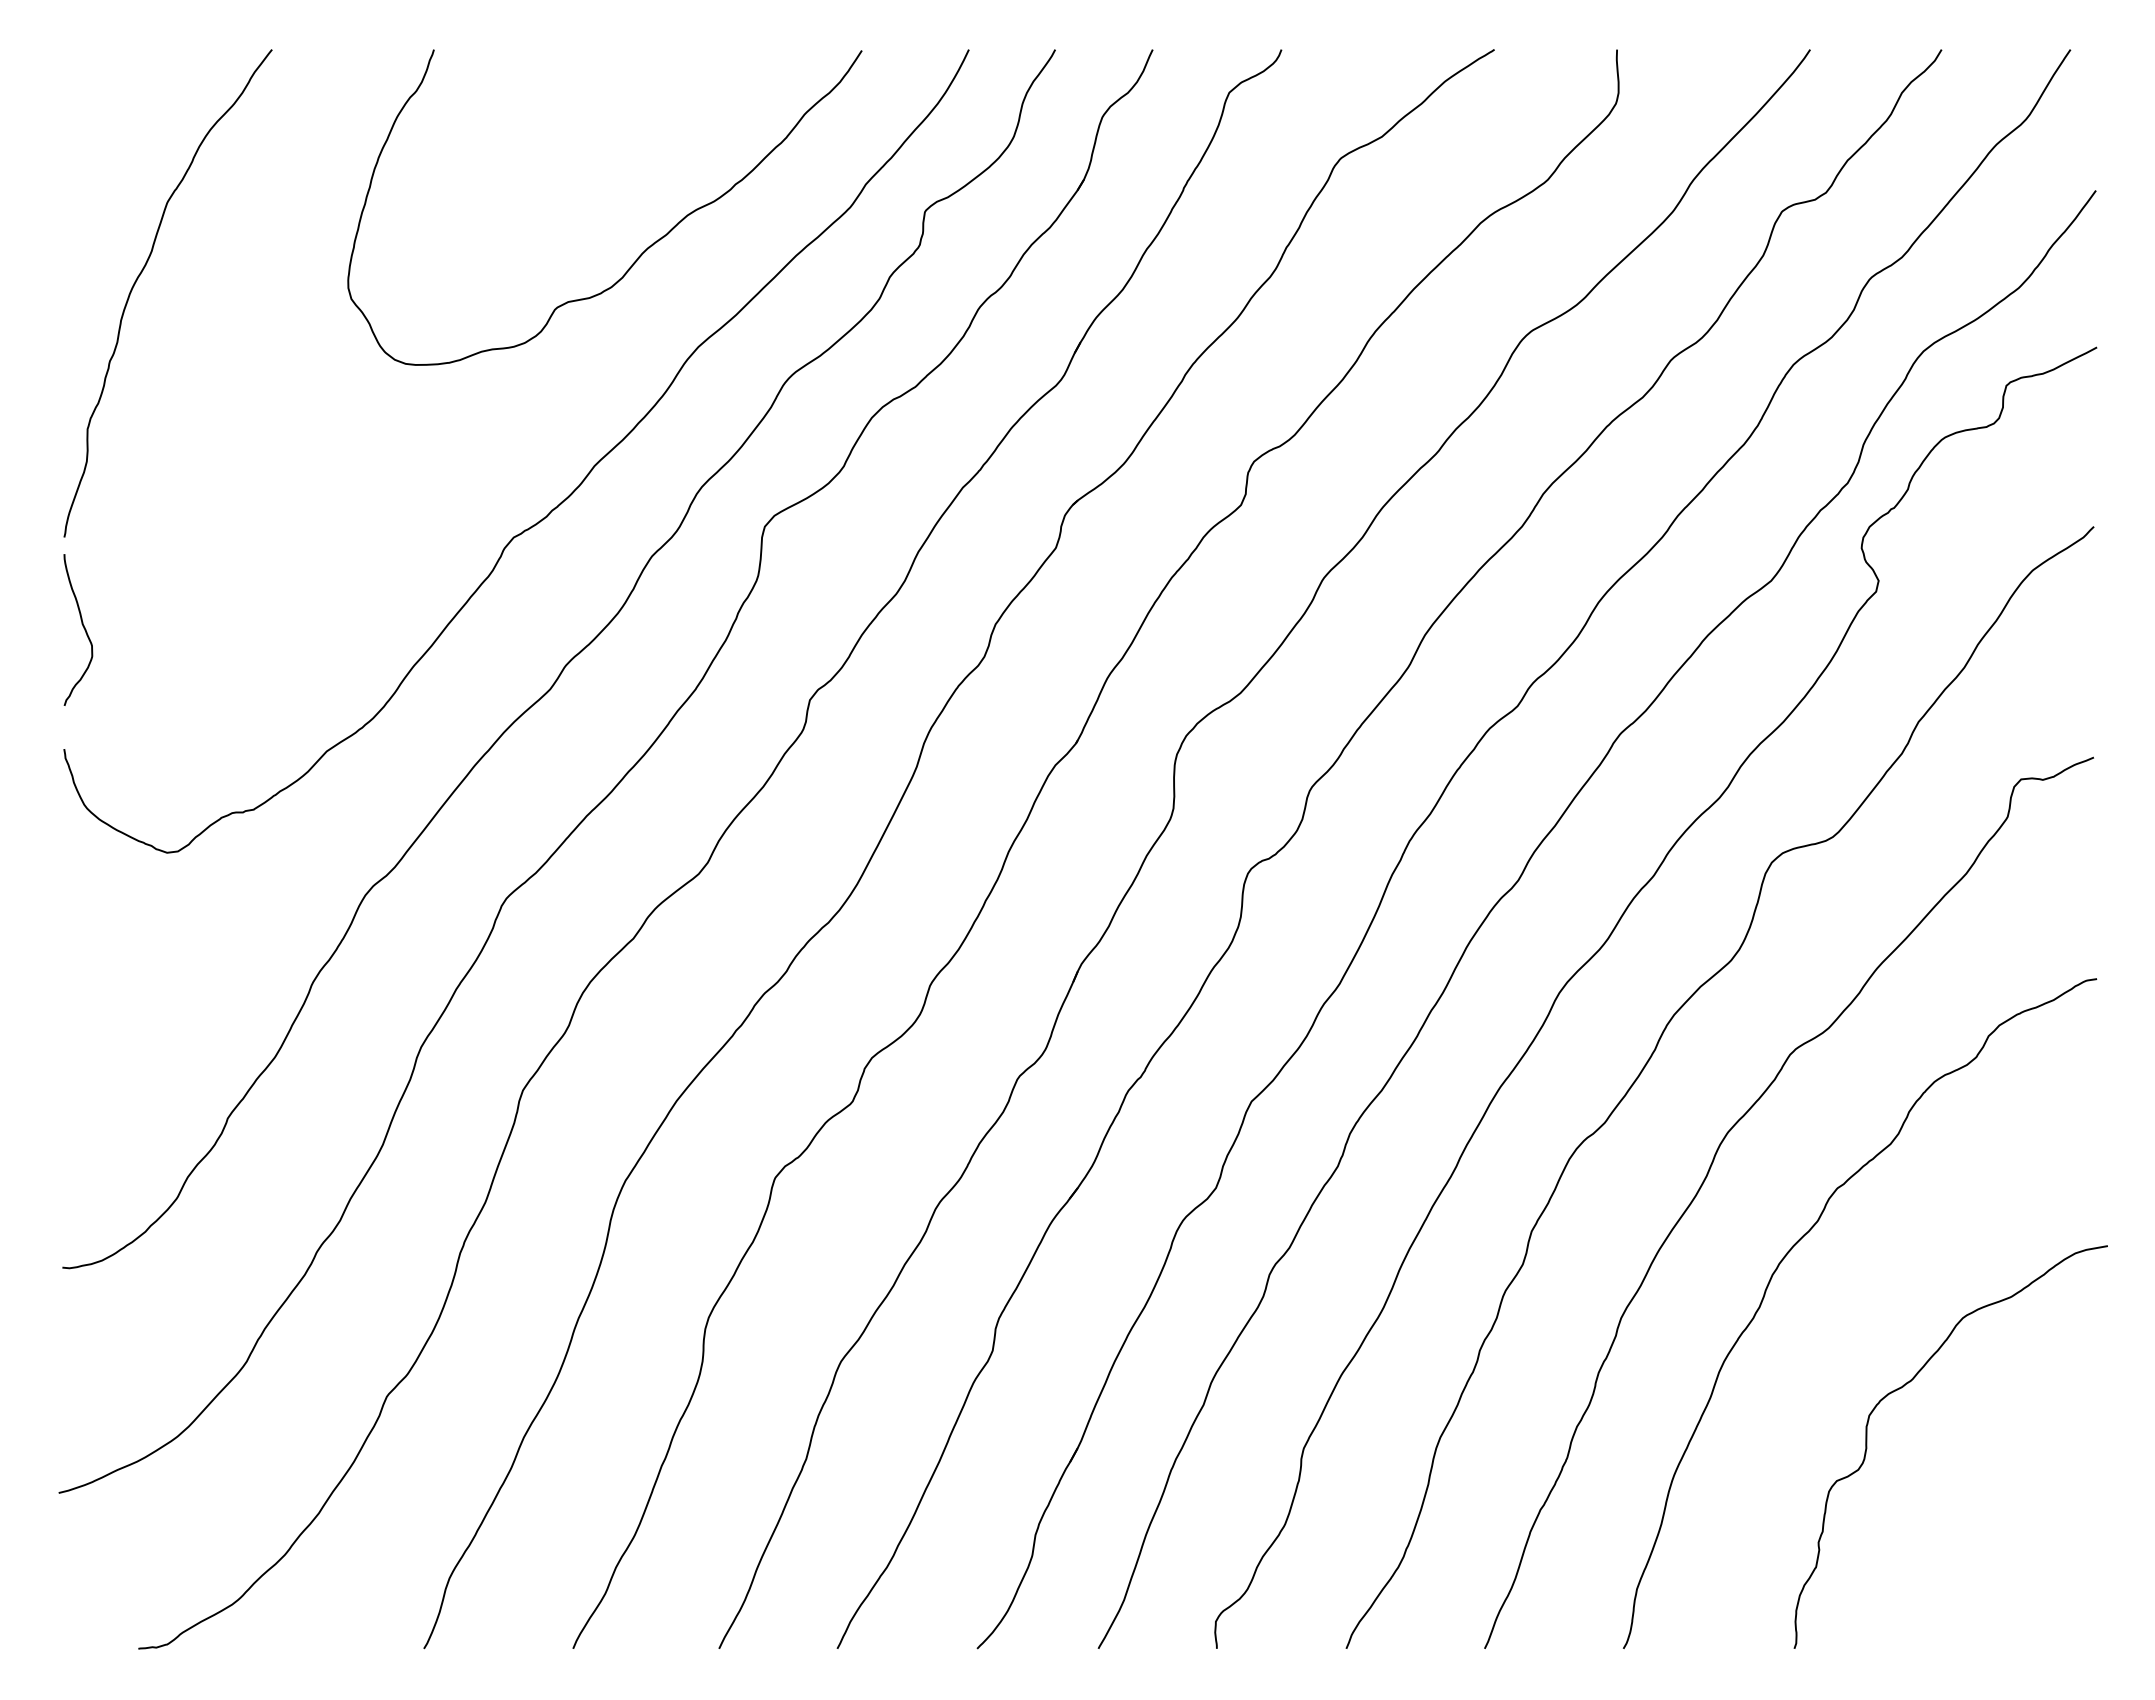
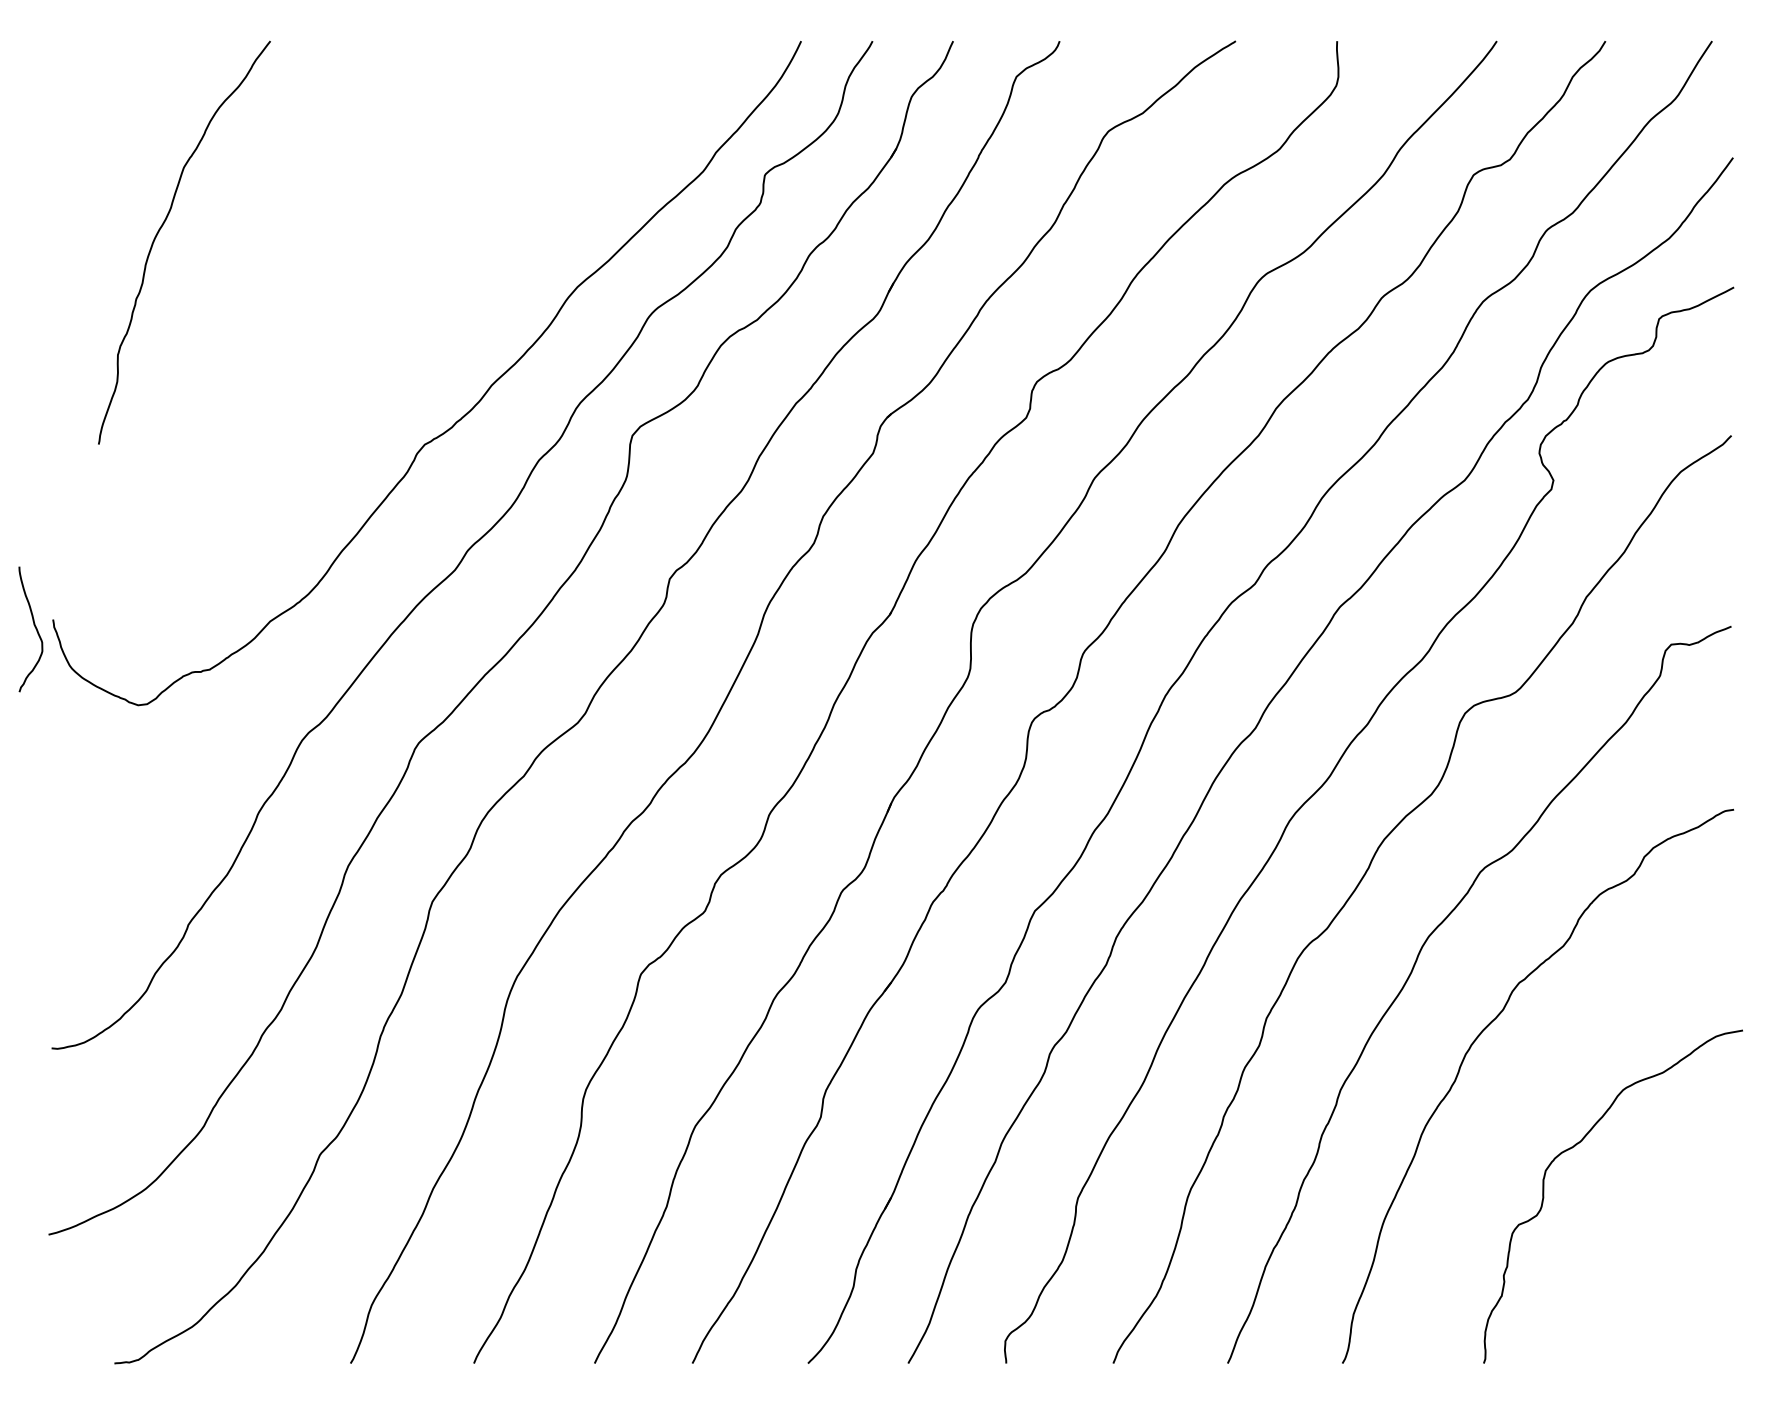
curve: (646, 248) -> (534, 205), removed
curve: (141, 274) -> (162, 227), moved
curve: (82, 626) -> (34, 626), moved

